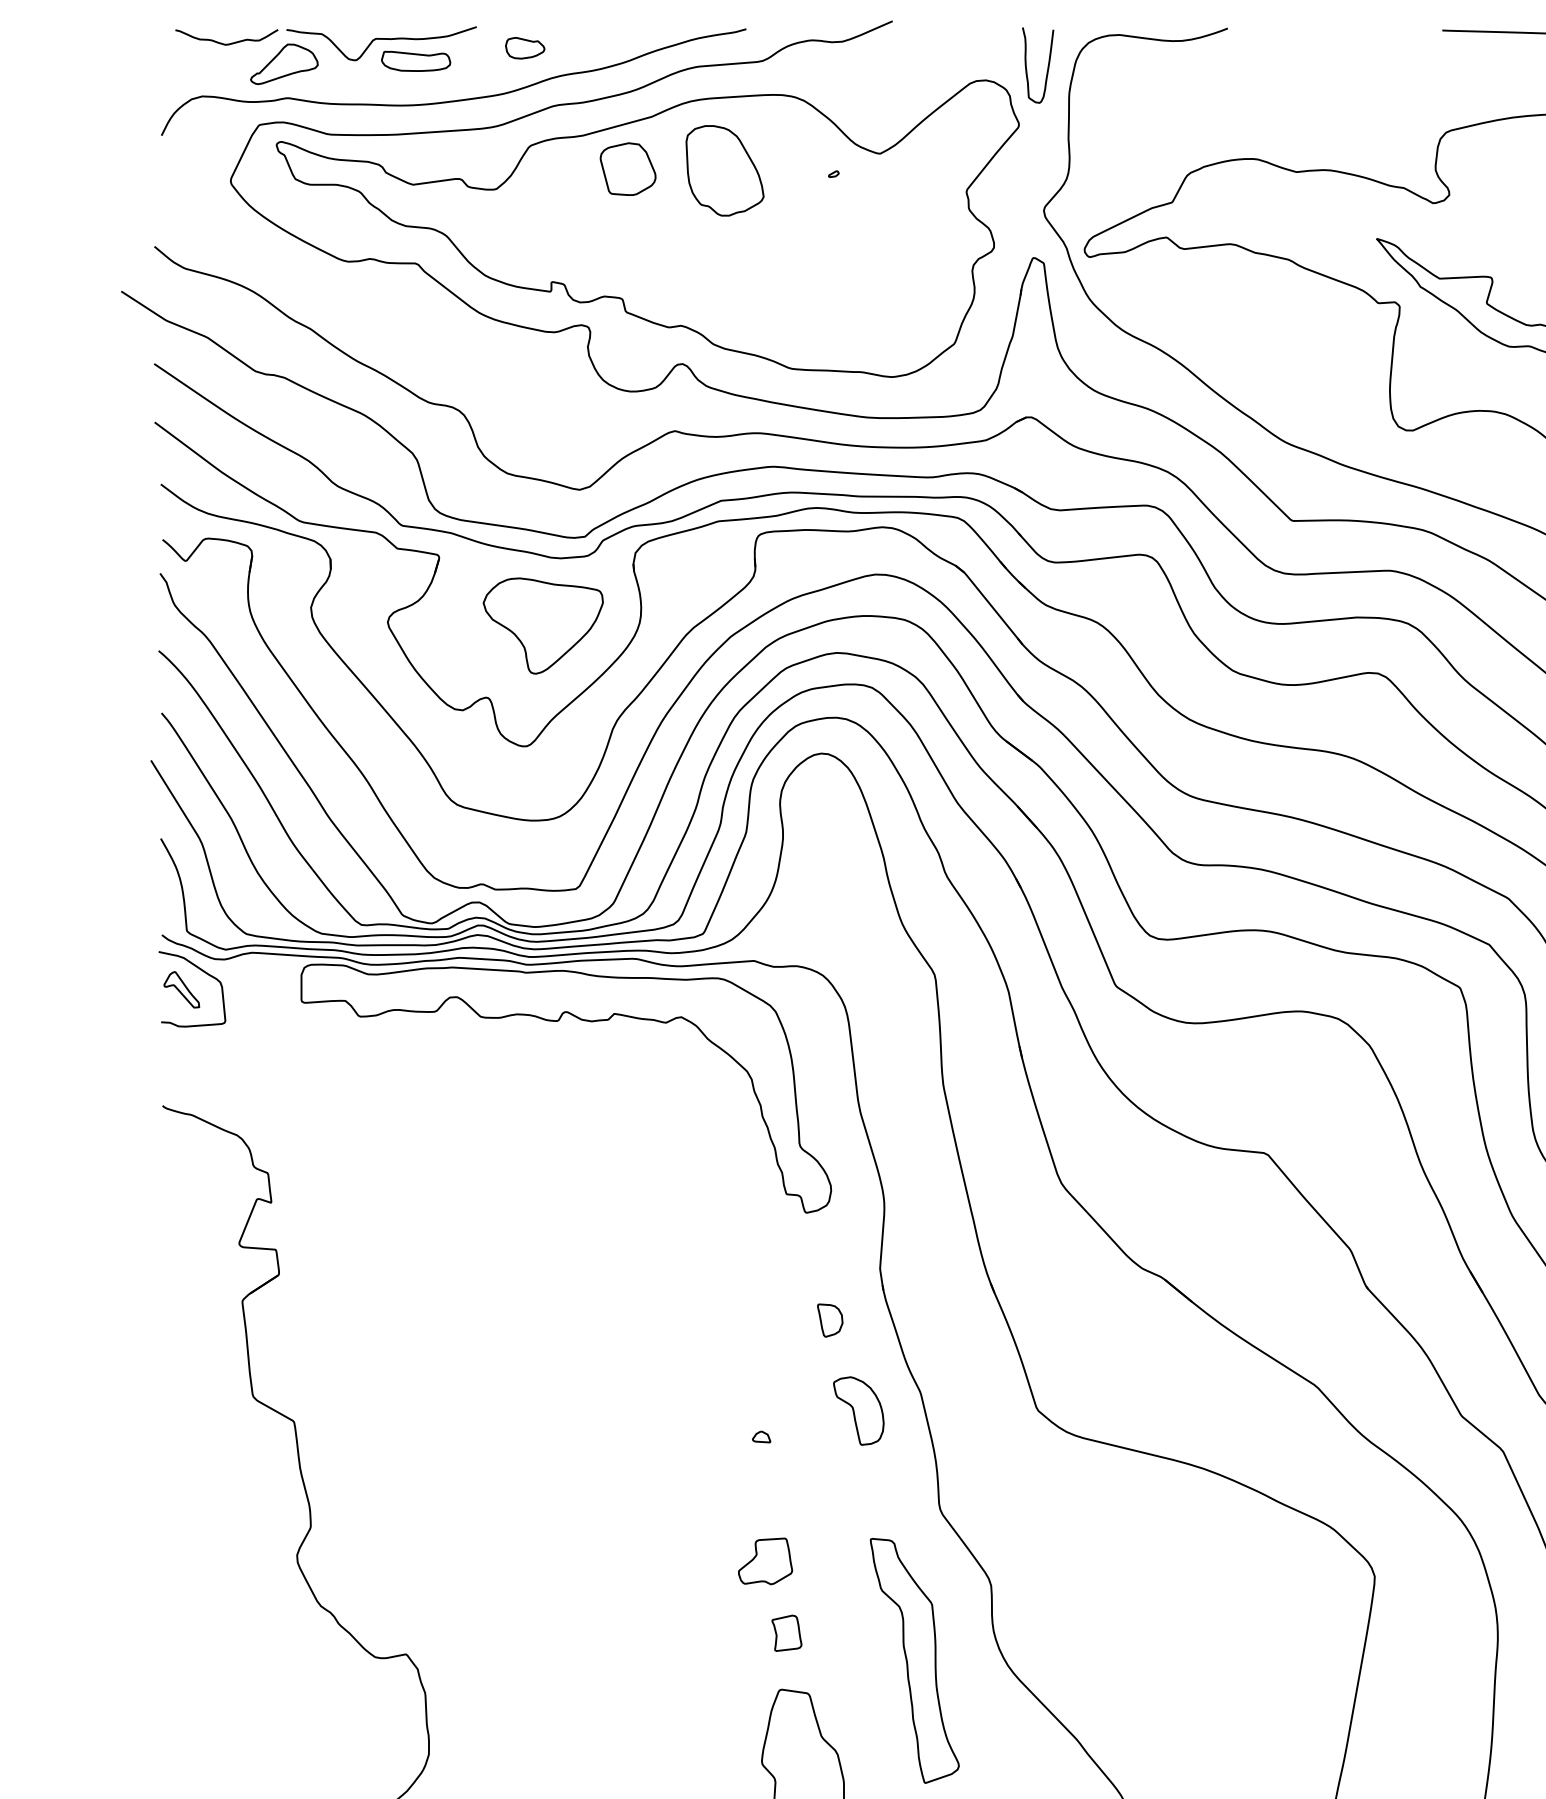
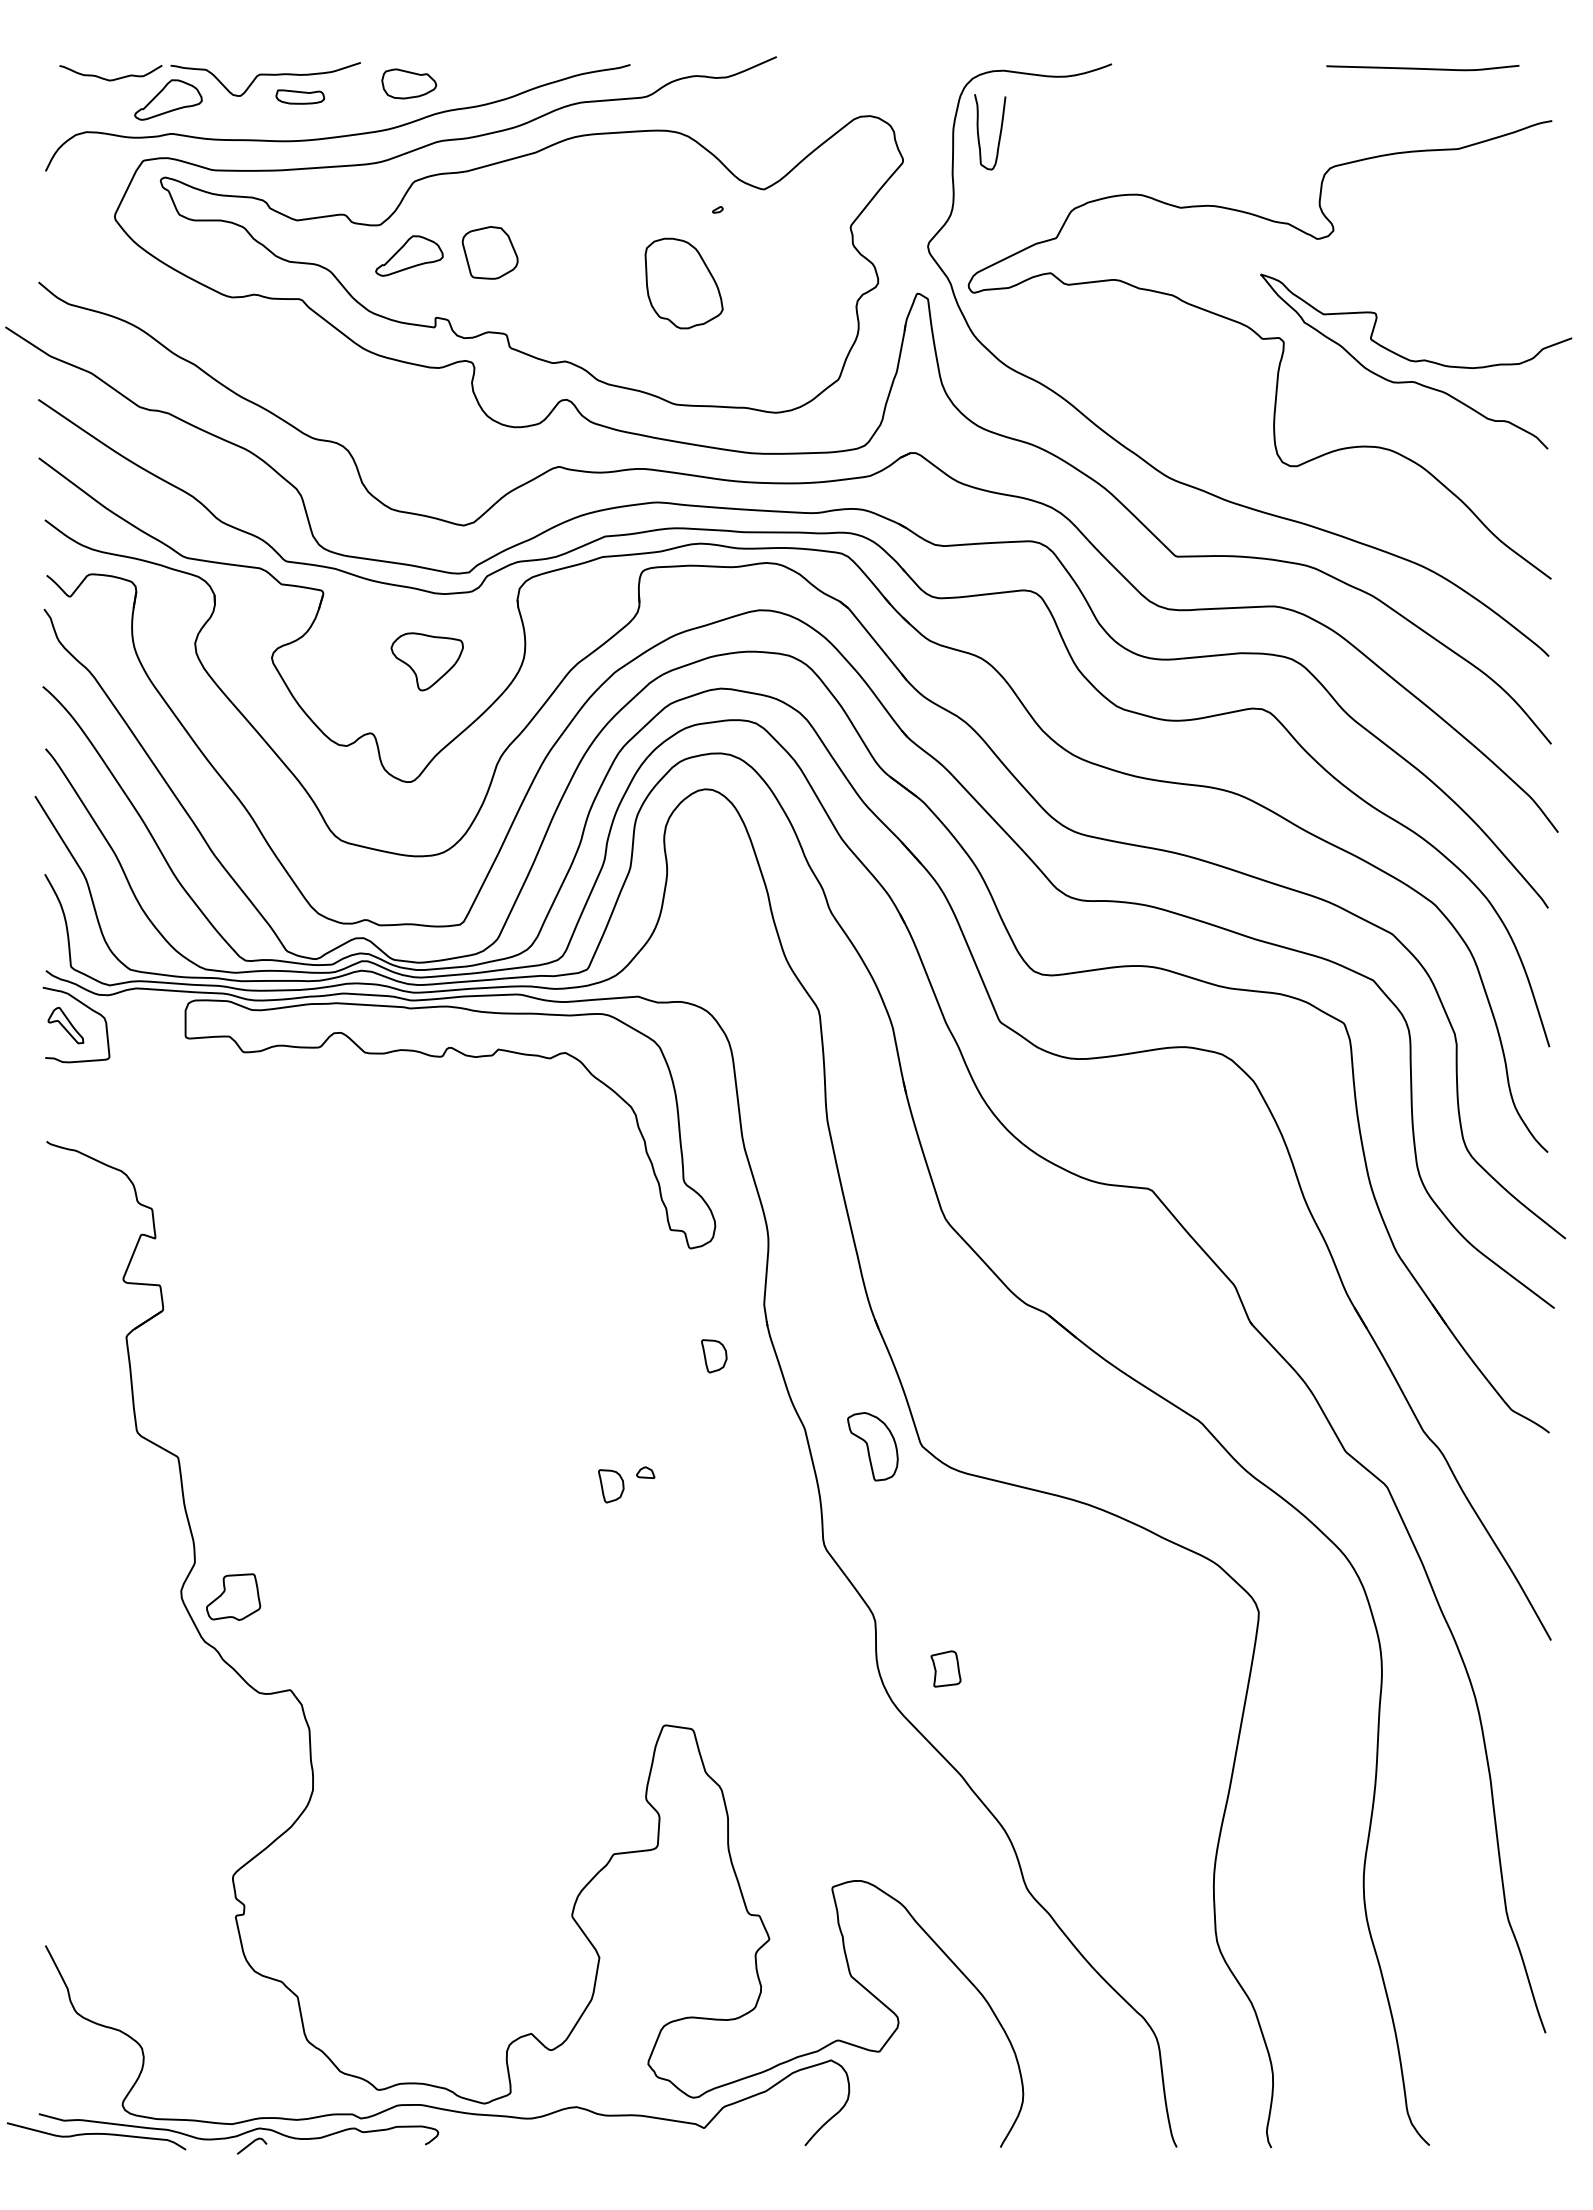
part: (525, 47) -> (409, 83), size x1.4
part: (416, 60) -> (300, 96), size x0.7
curve: (1047, 66) -> (999, 133), moved
part: (627, 168) -> (489, 252), moved
part: (724, 170) -> (683, 283), moved
part: (525, 219) -> (409, 255), added
part: (542, 625) -> (426, 661), size x0.6
part: (858, 1410) -> (872, 1446), moved
part: (727, 1450) -> (611, 1486), added
part: (765, 1560) -> (233, 1596), moved
part: (786, 1632) -> (945, 1668), moved
part: (914, 1660) -> (798, 1696), removed

